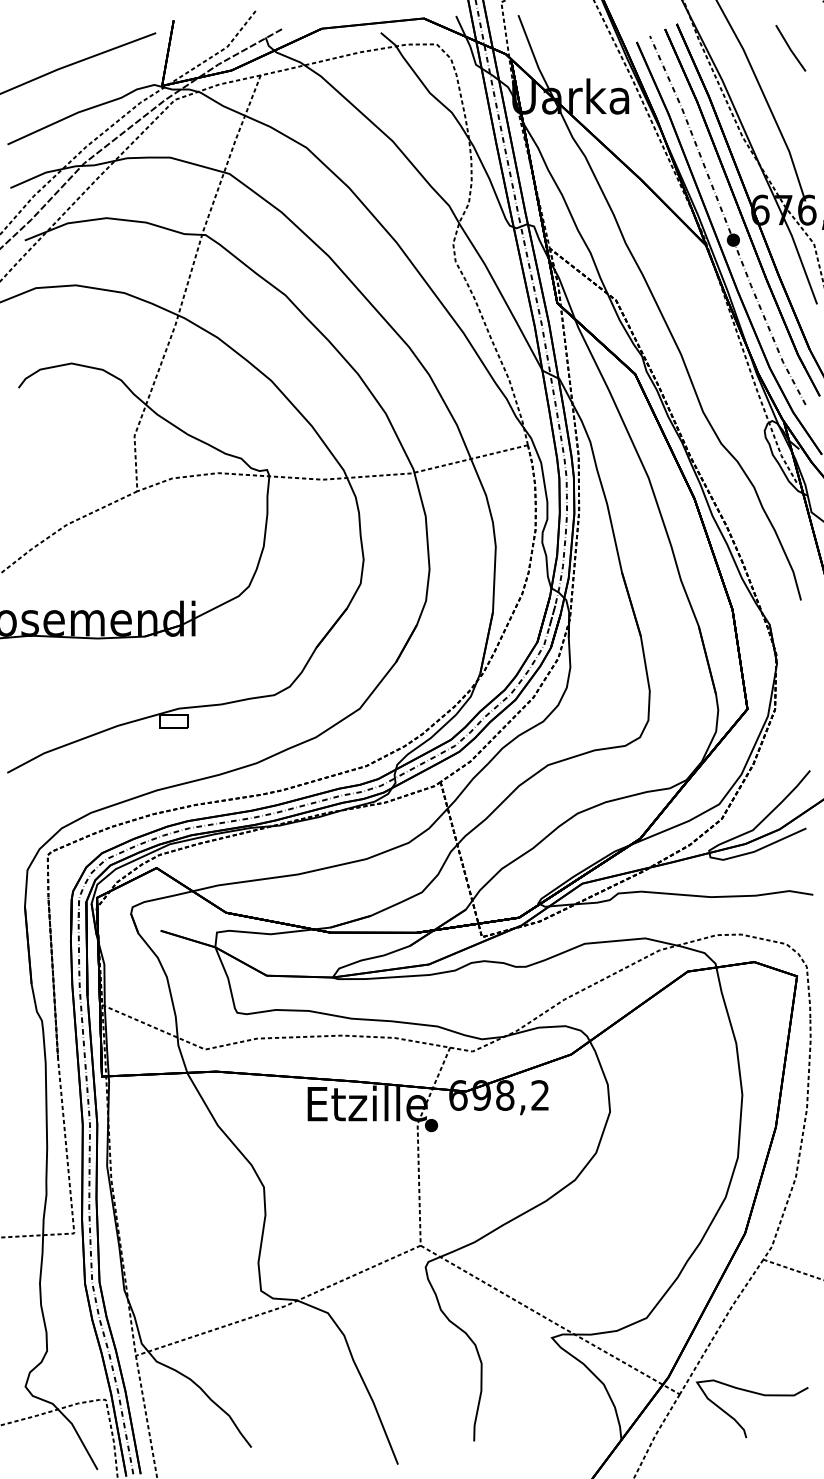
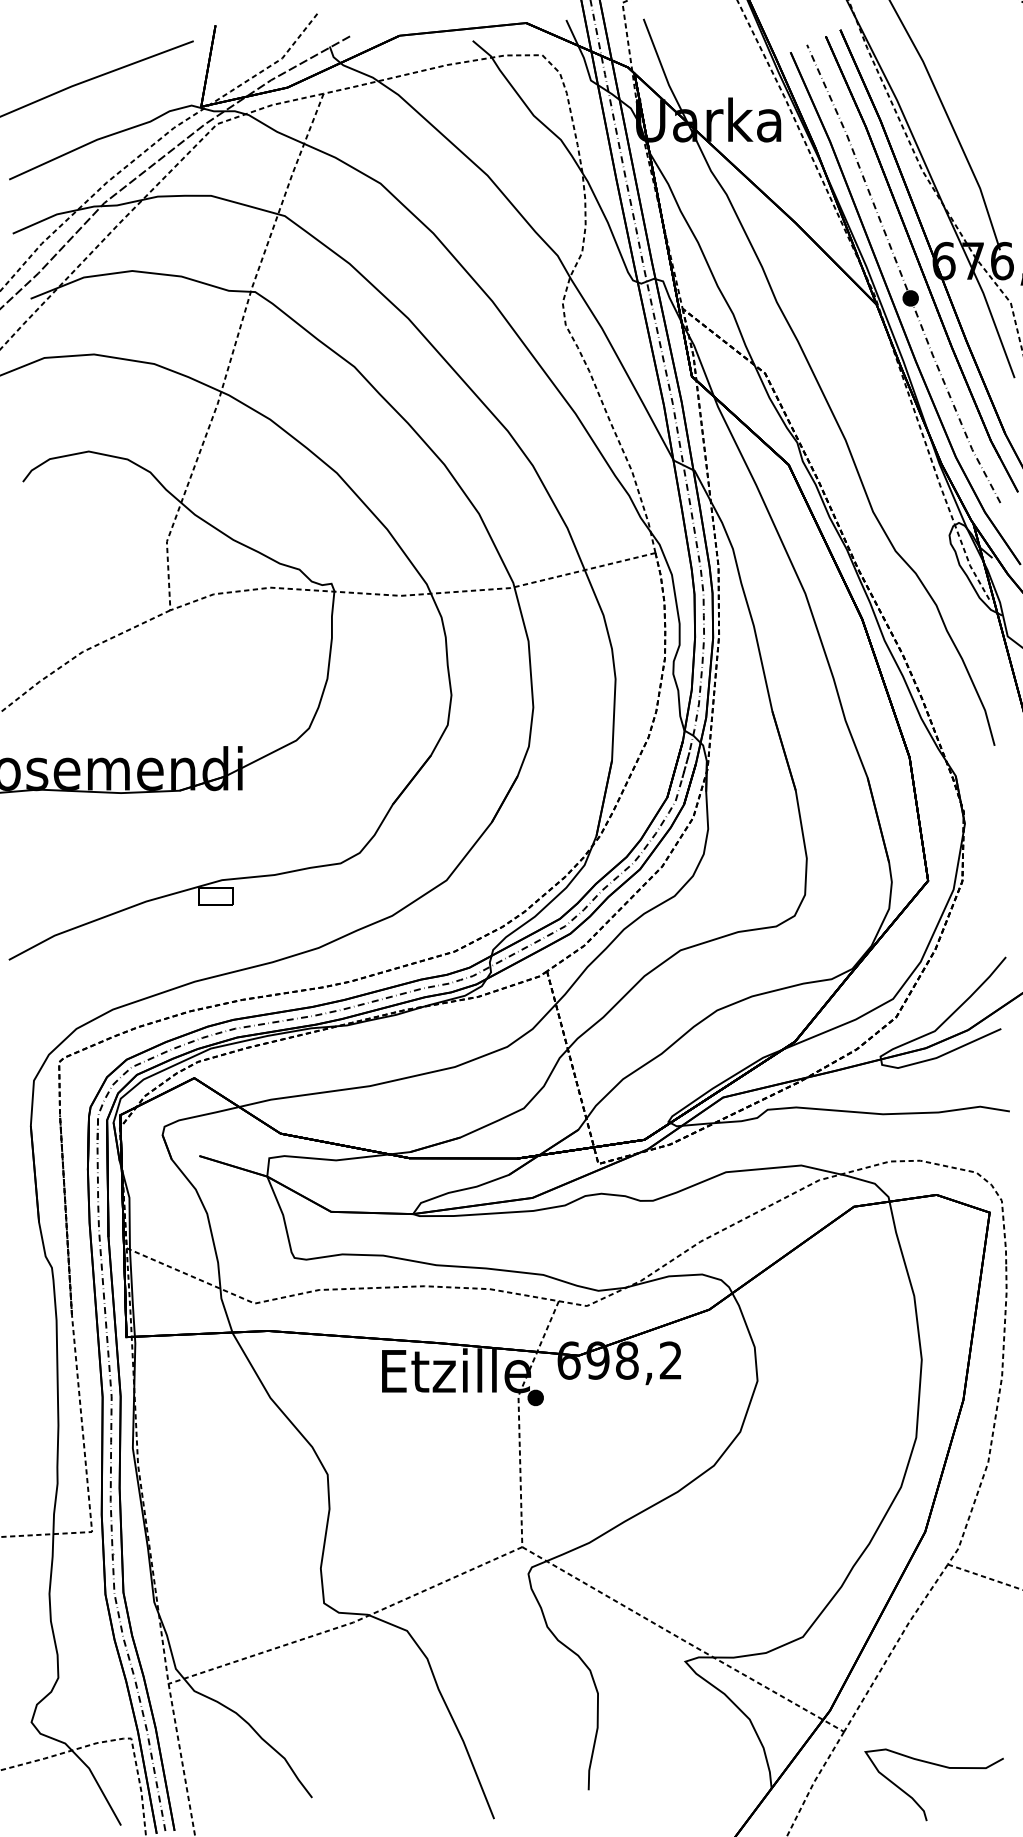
line: (790, 47) -> (981, 59), removed
curve: (756, 1394) -> (939, 1766), moved

